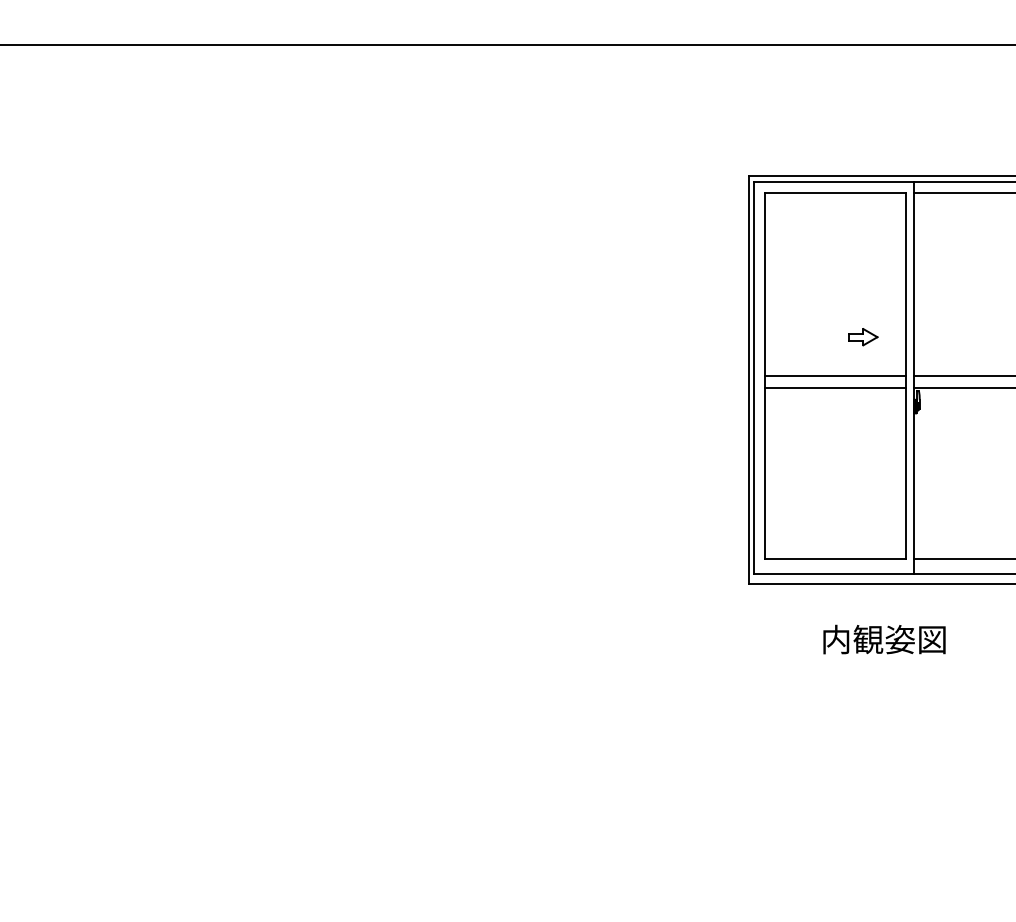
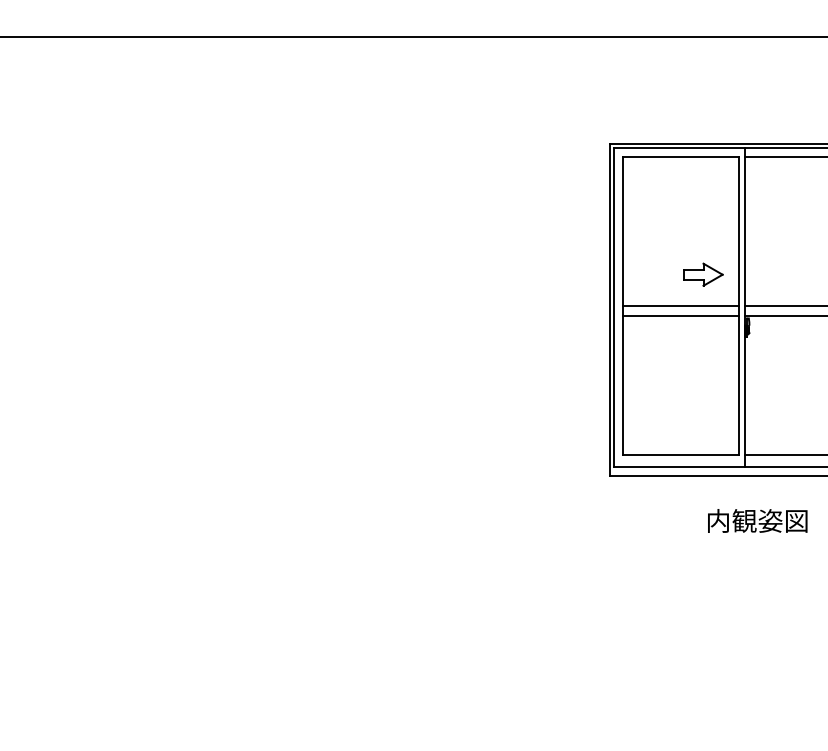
part: (863, 337) -> (703, 274), size x1.67
text: (884, 638) -> (757, 520), moved

